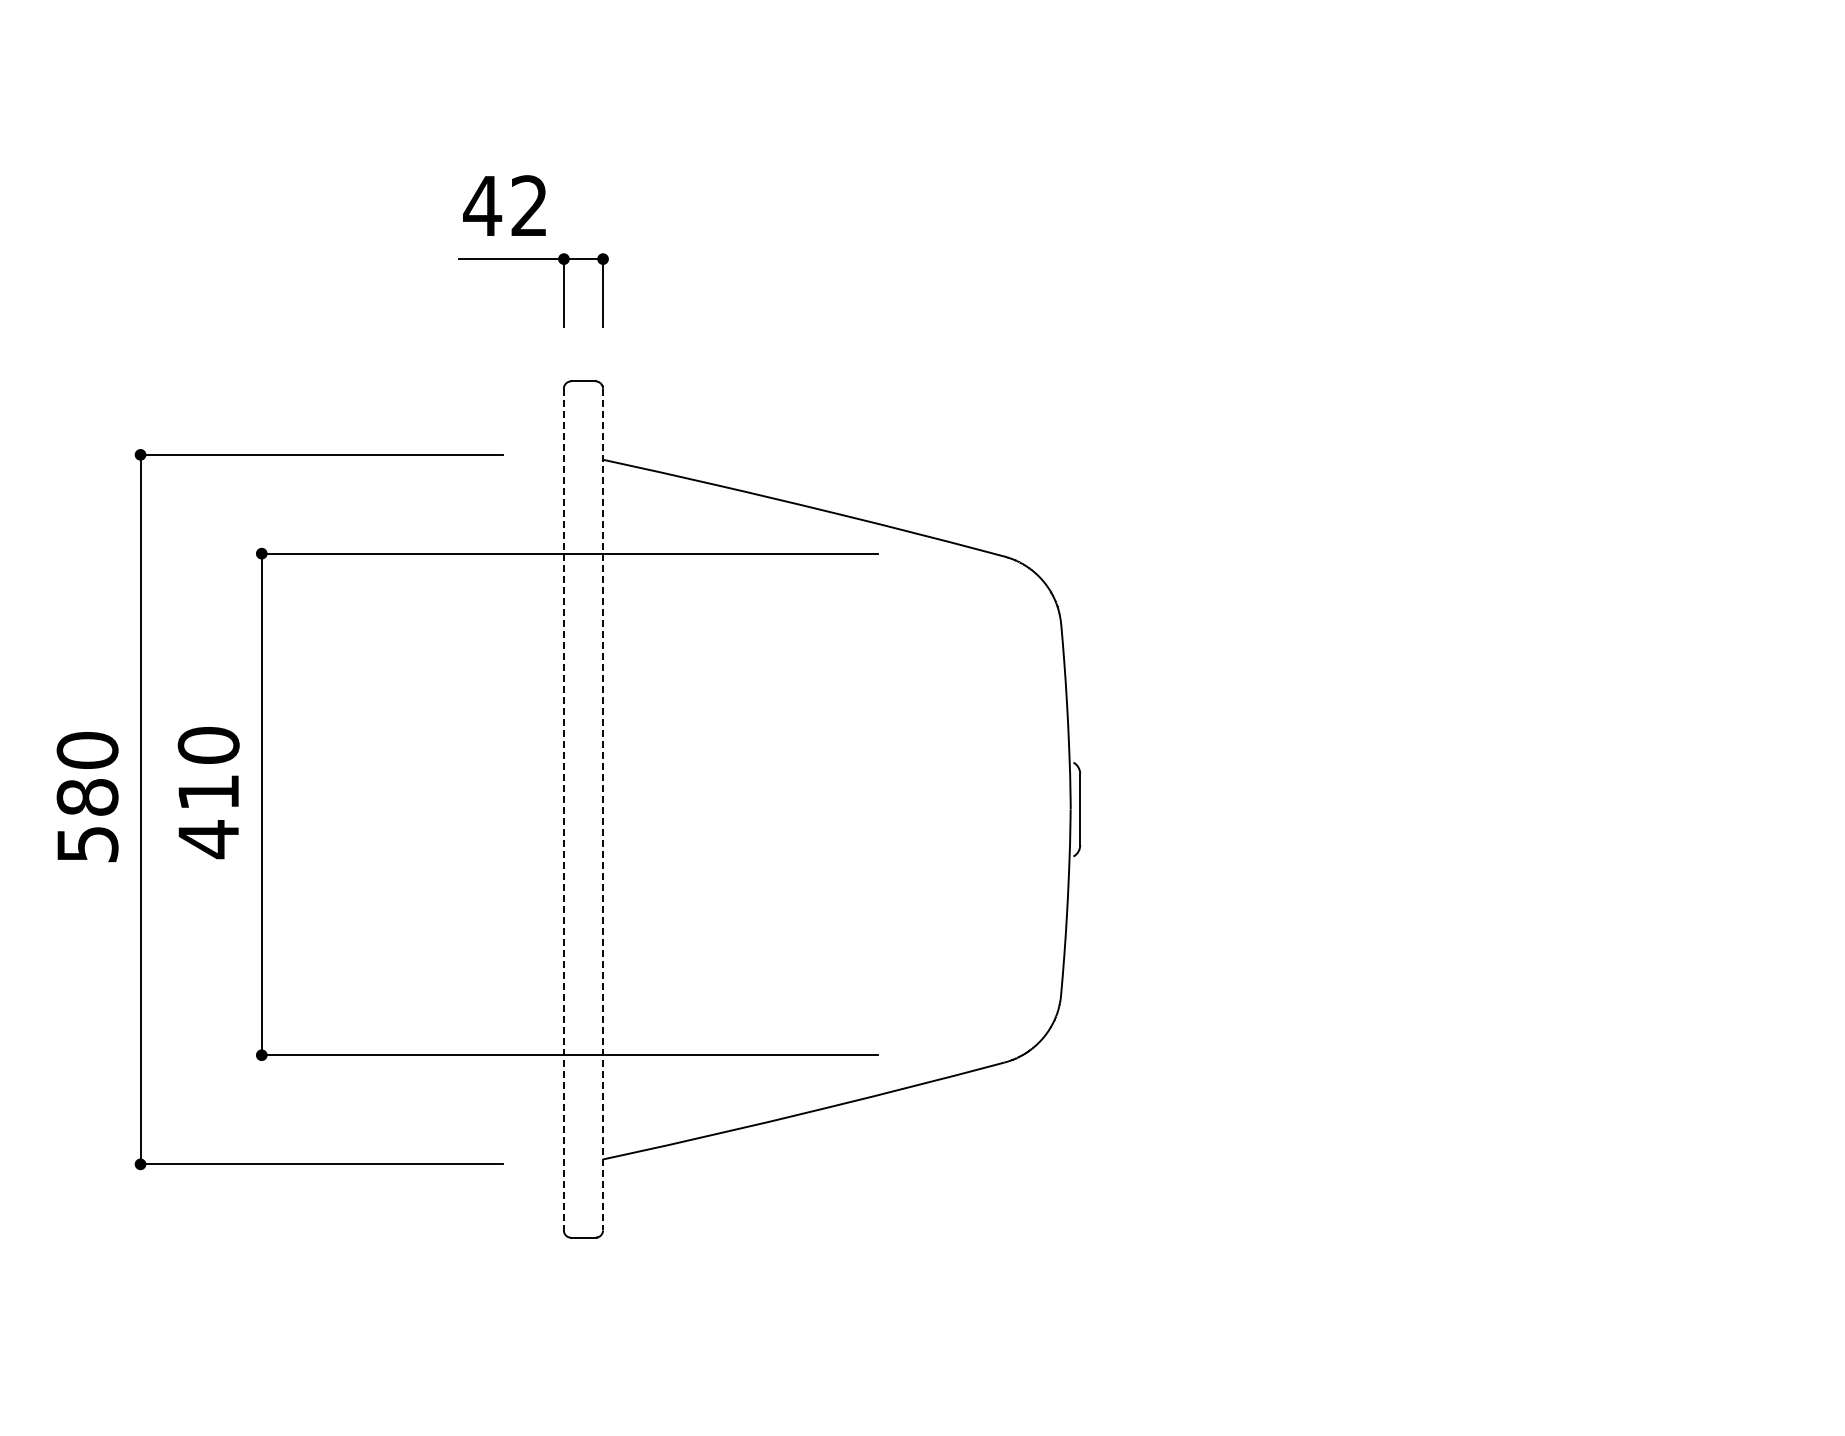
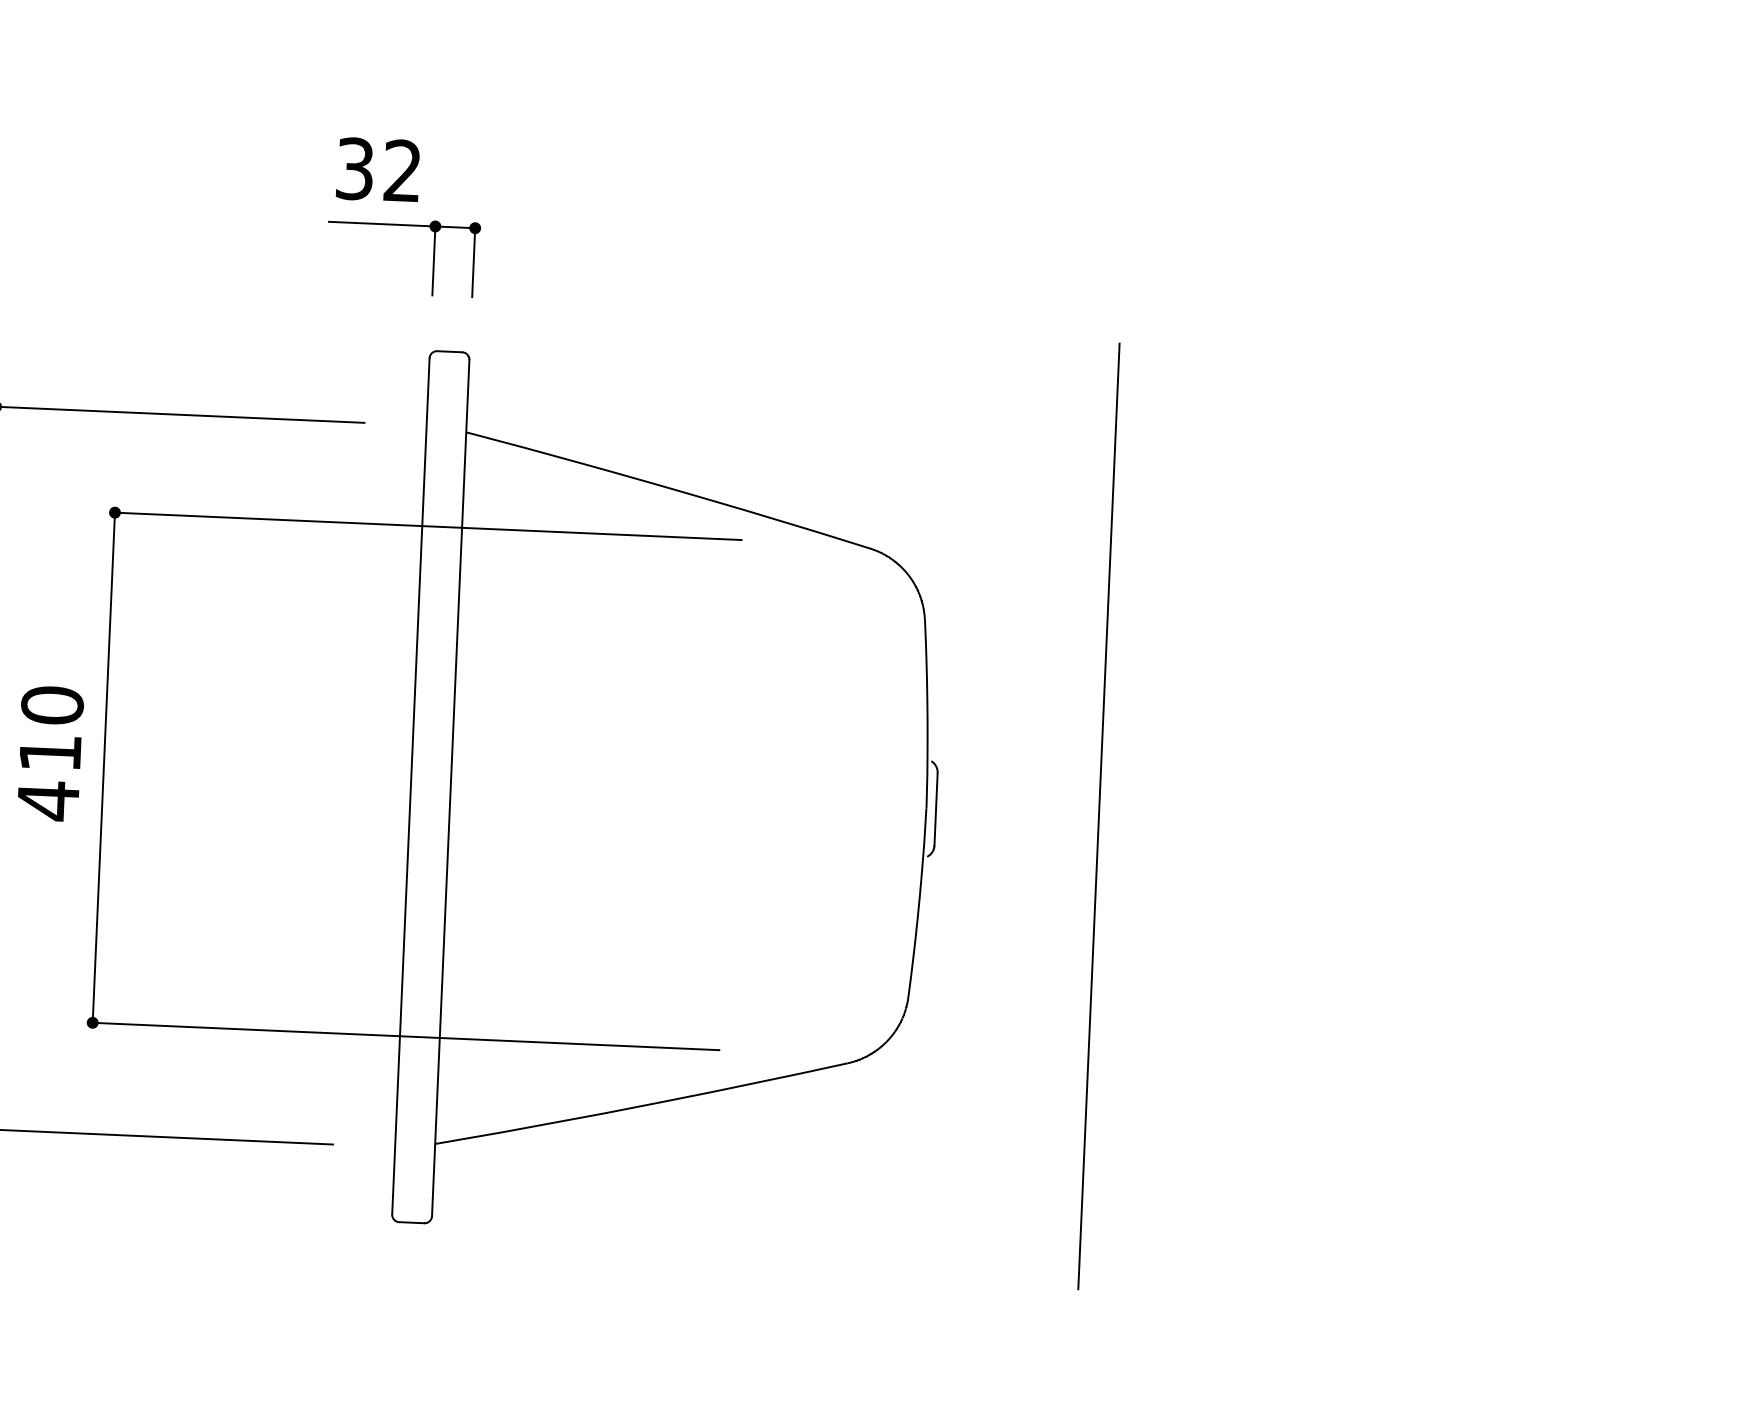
text: (482, 206) -> (354, 169), 42 -> 32
line: (603, 809) -> (451, 788), dashed -> solid
line: (1240, 809) -> (1099, 816), added
line: (563, 810) -> (410, 787), dashed -> solid

